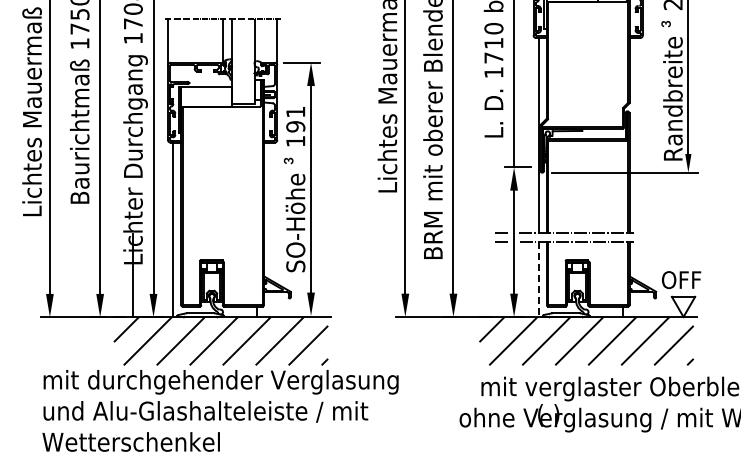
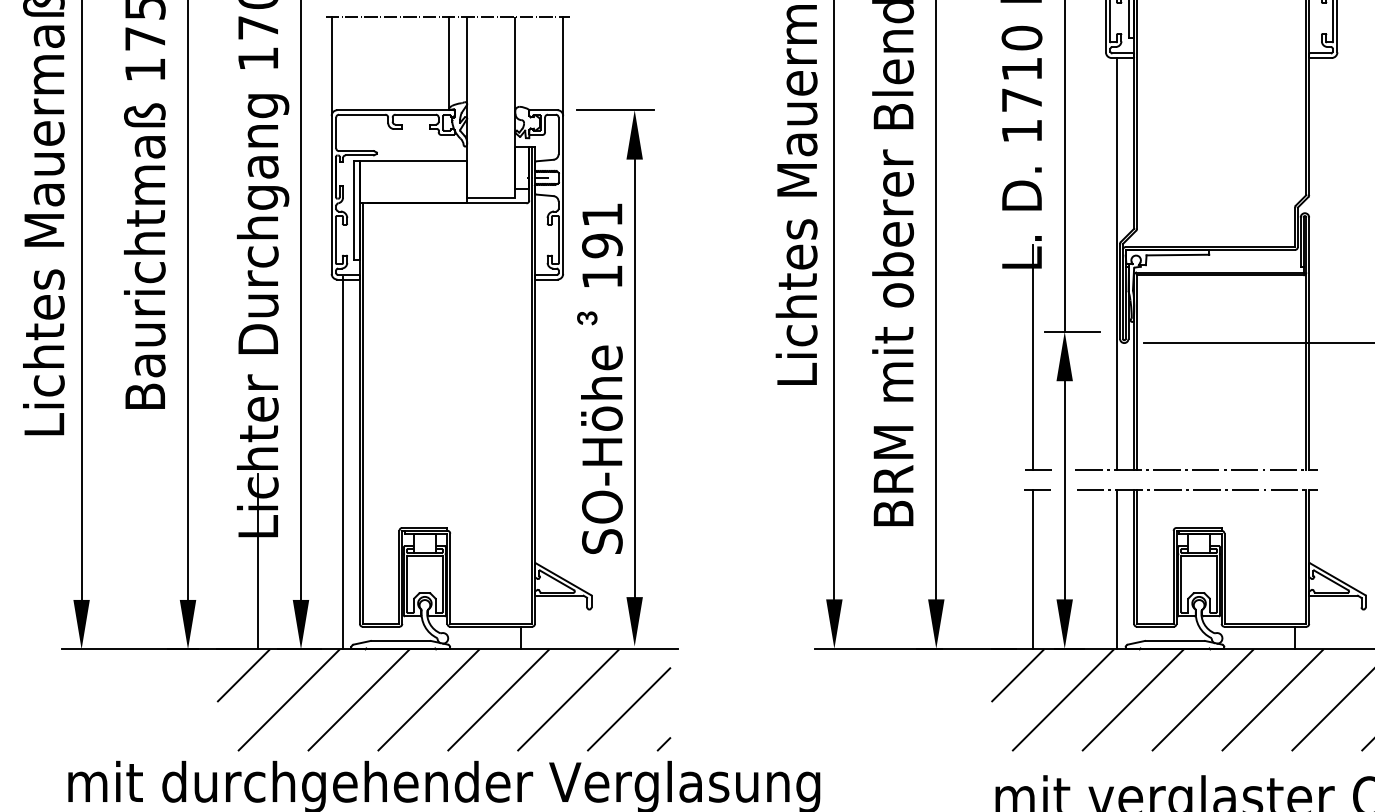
line: (498, 179) -> (1031, 357), added
line: (498, 279) -> (1031, 569), added
line: (538, 279) -> (1116, 569), dashed -> solid

